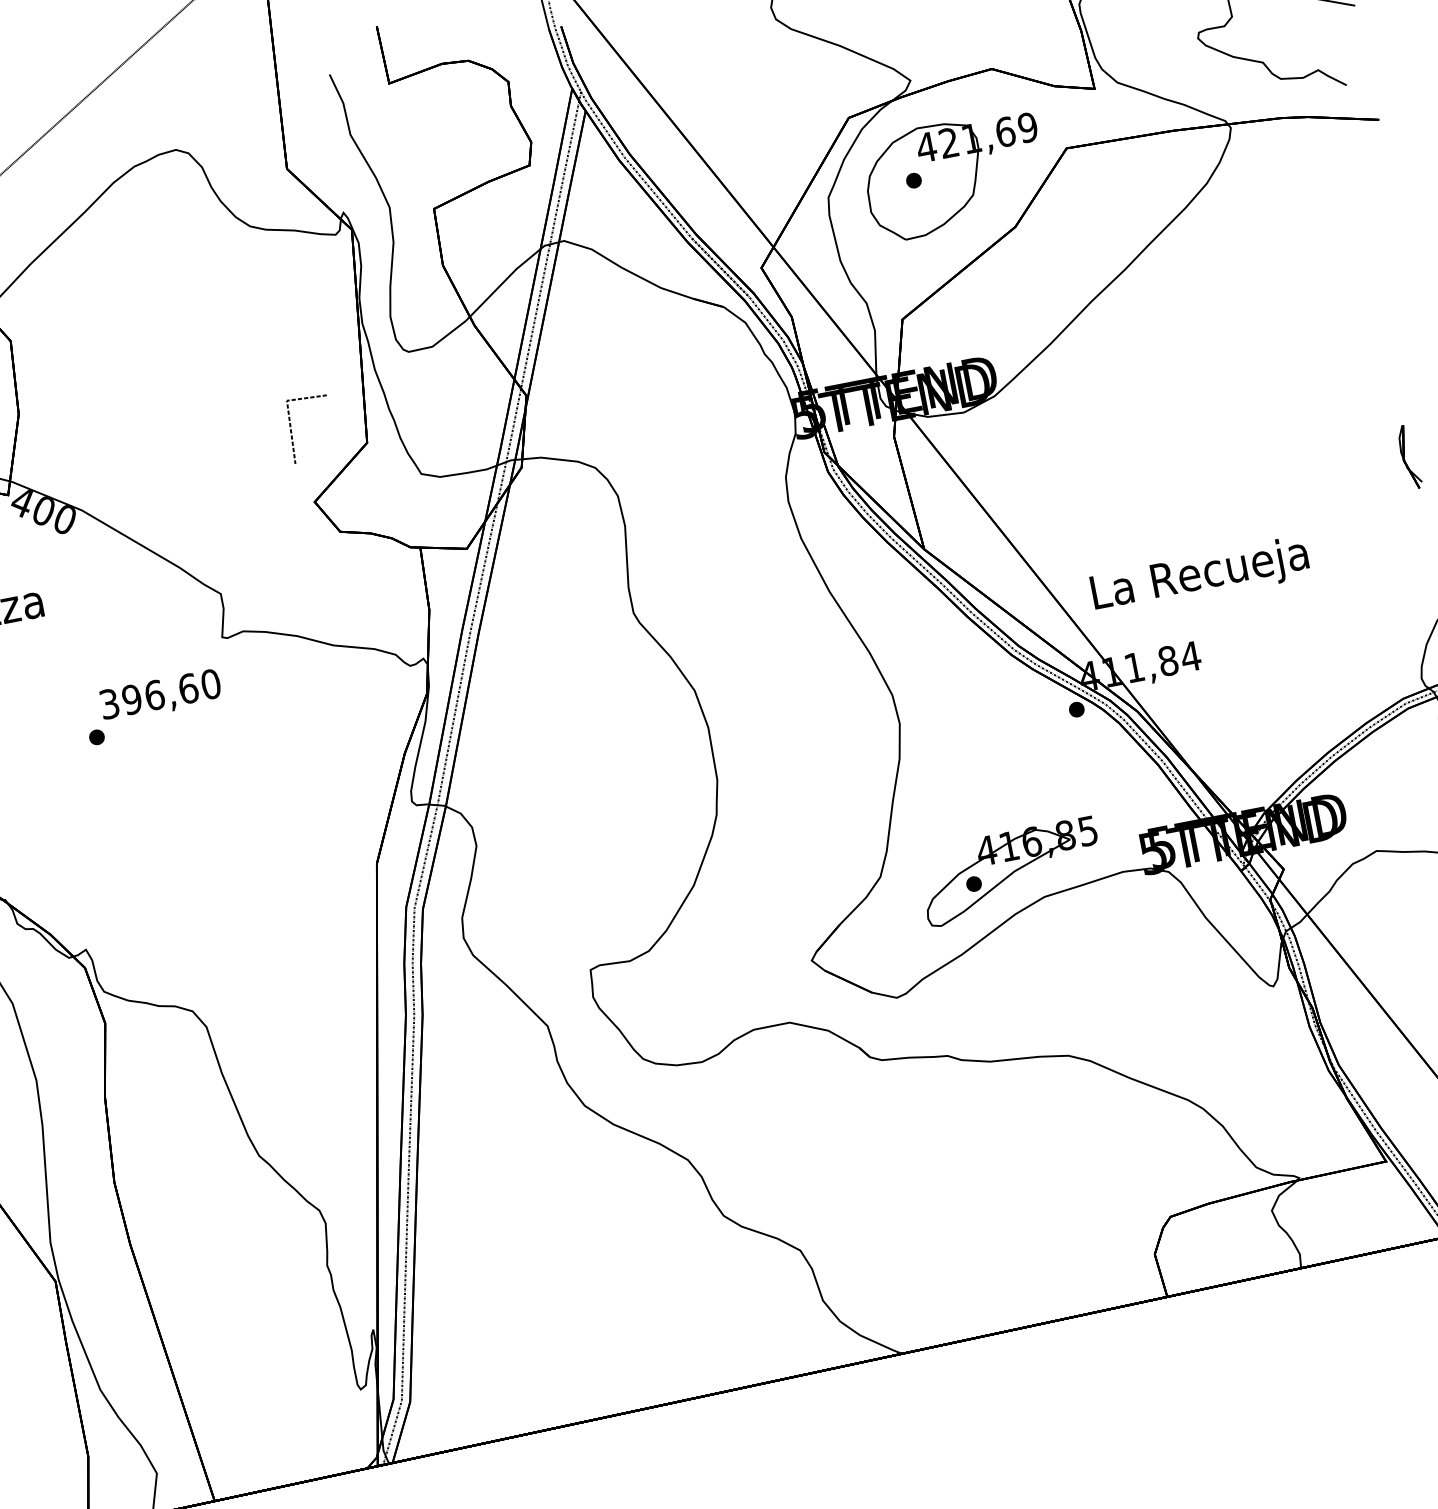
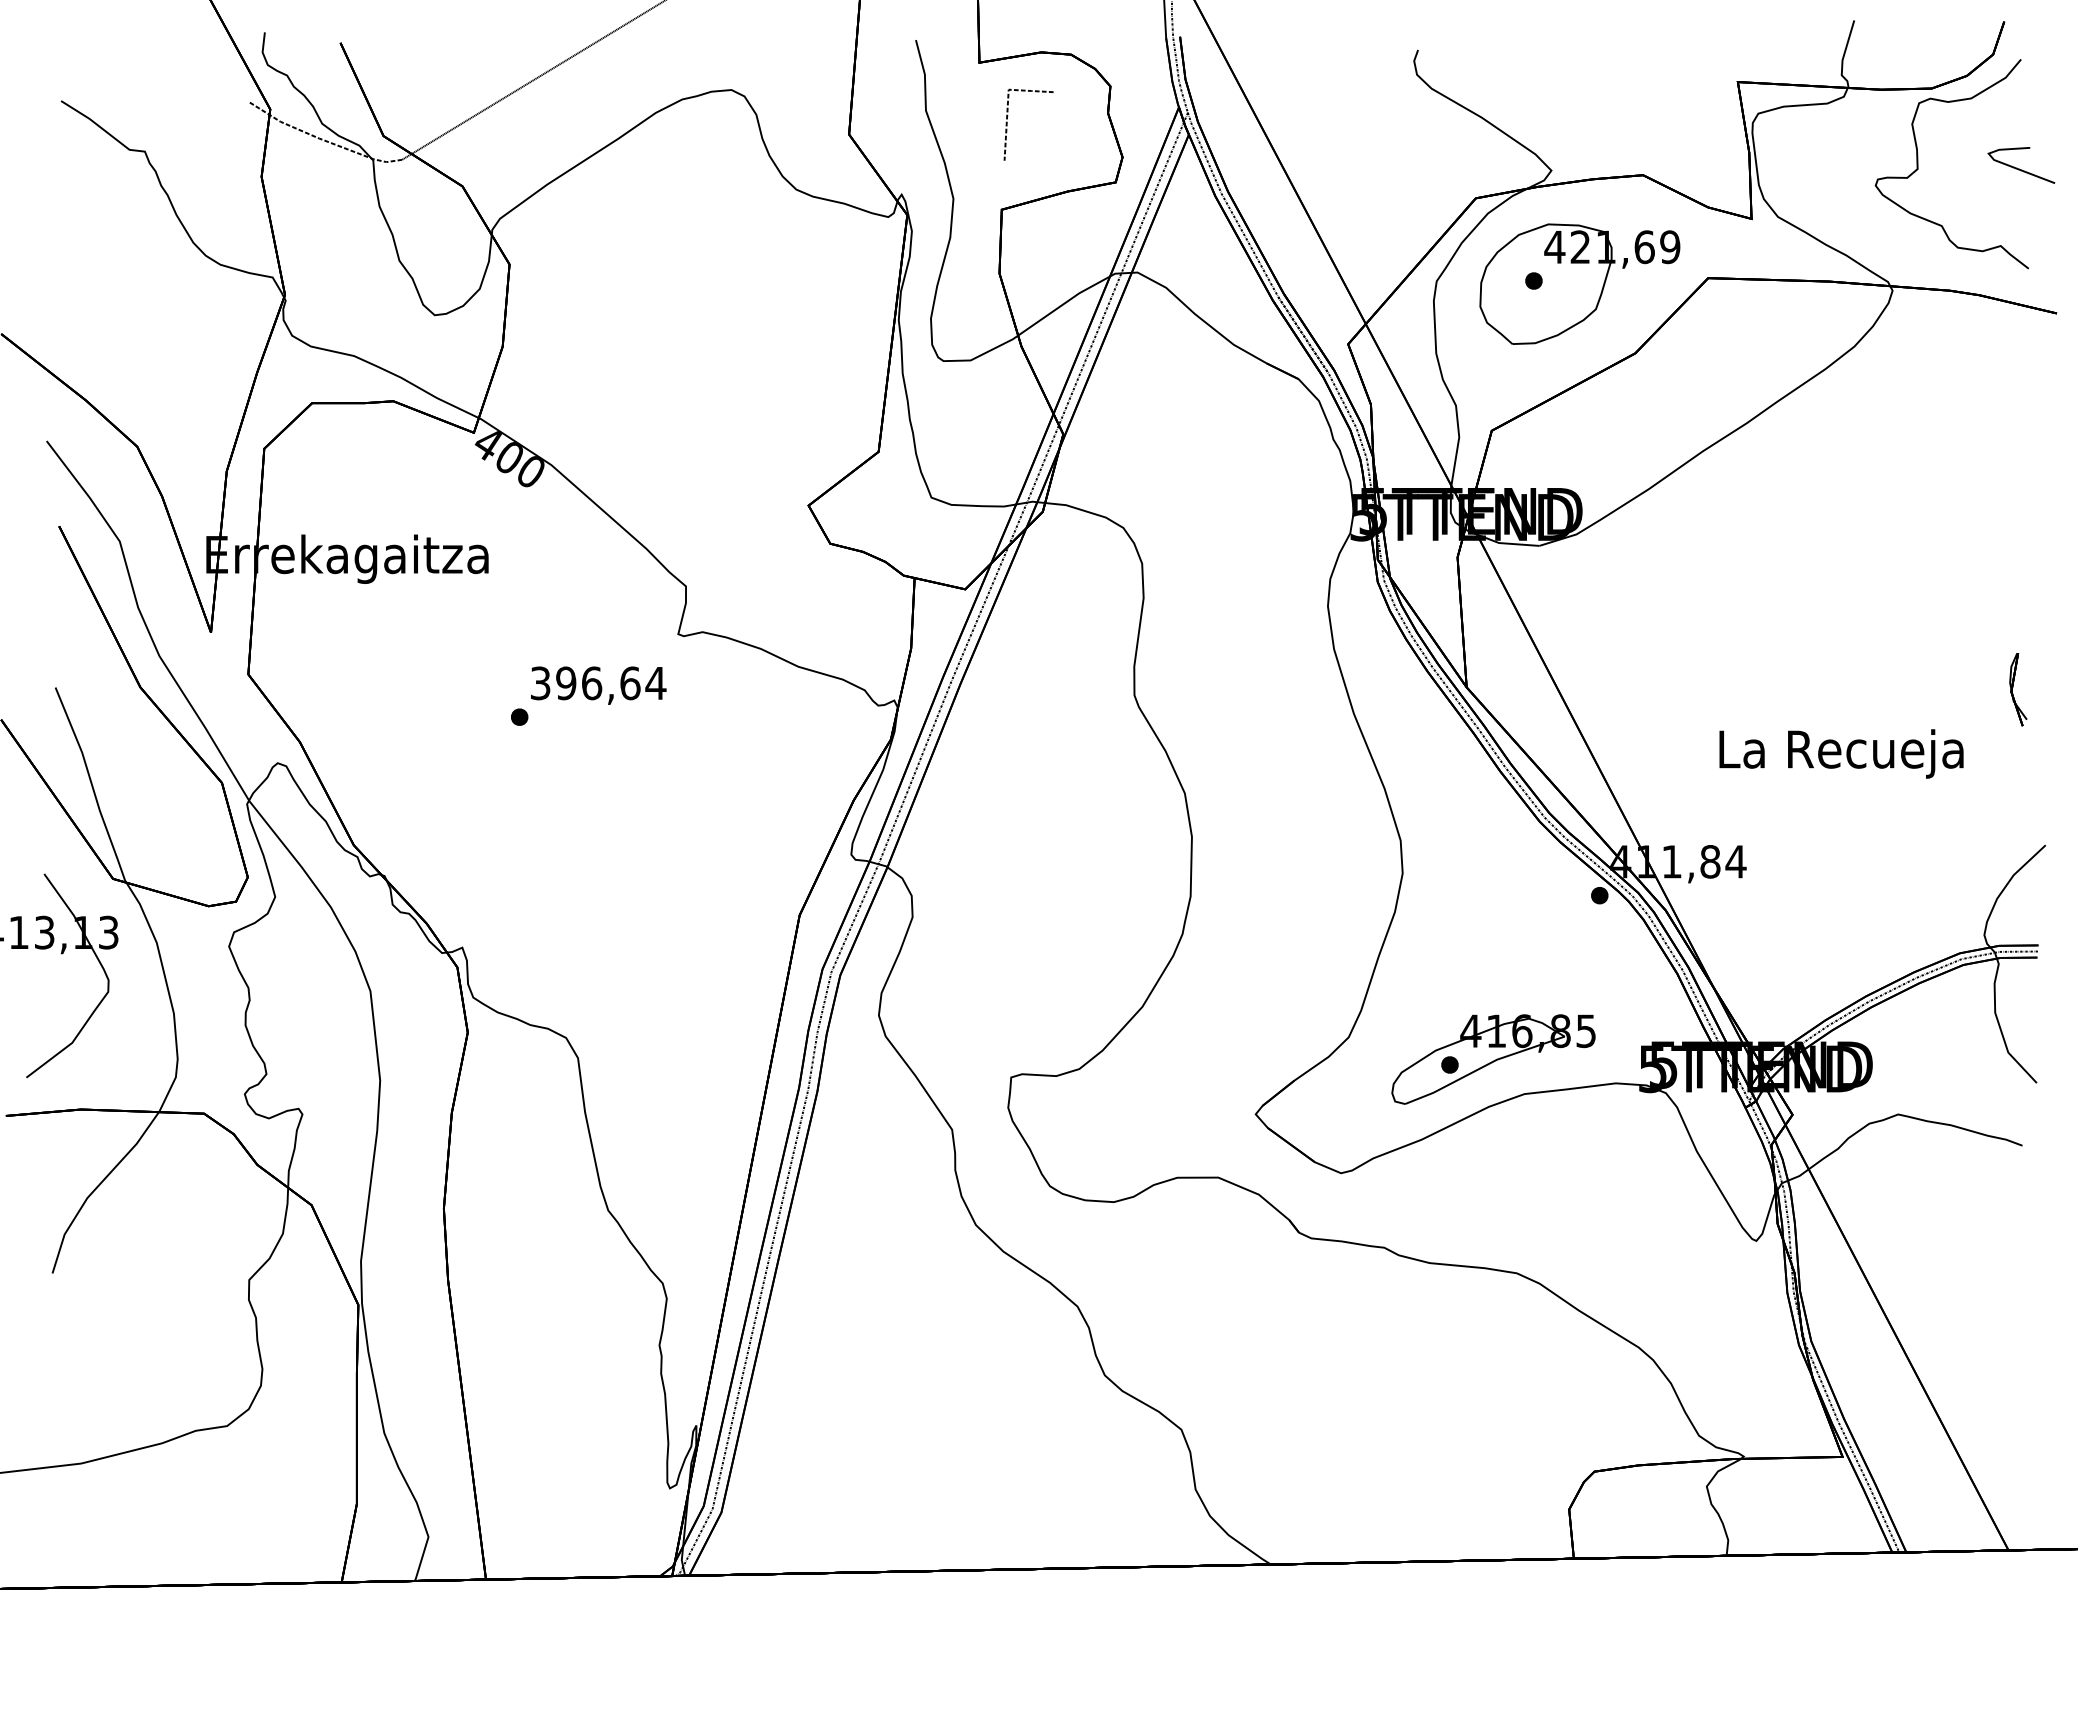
line: (291, 431) -> (1007, 124), moved
text: (1200, 576) -> (1841, 753), moved
text: (210, 684) -> (655, 683), 396,60 -> 396,64

